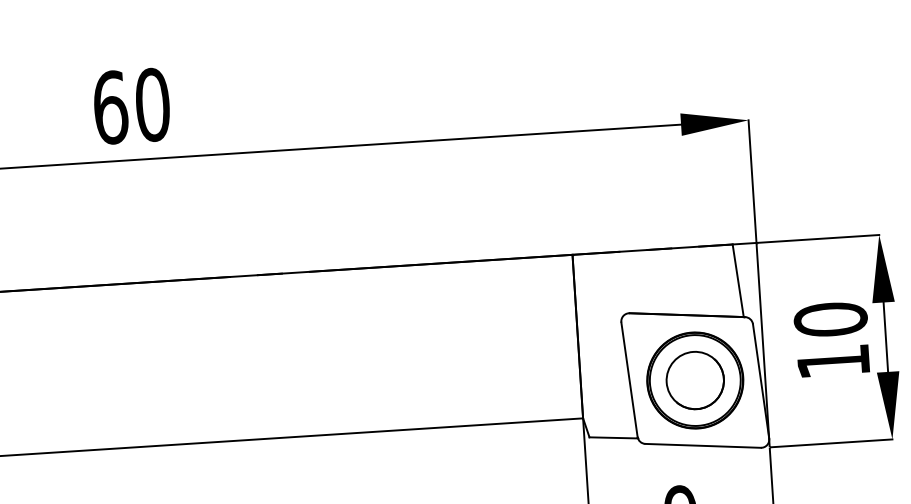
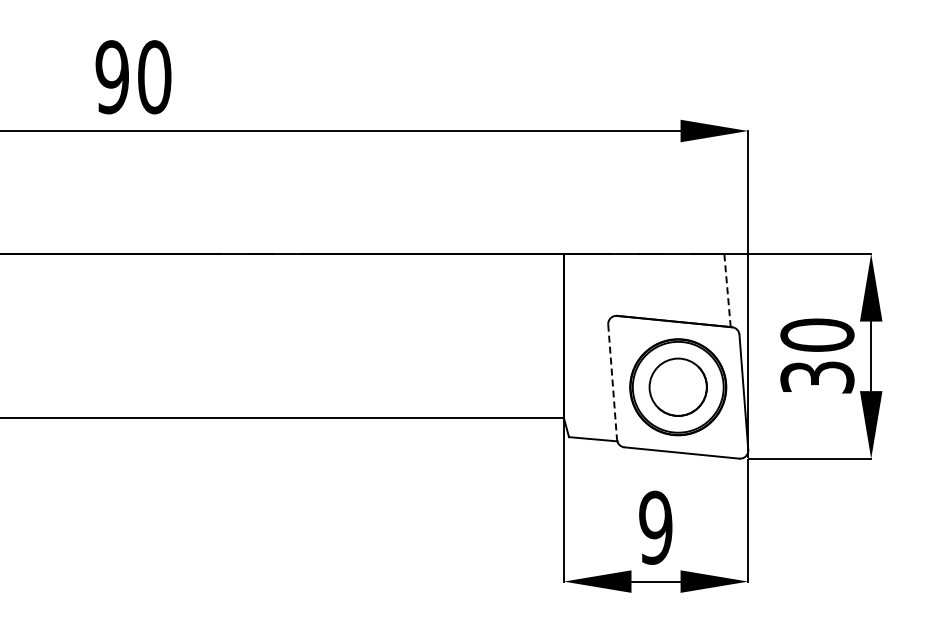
text: (110, 107) -> (112, 77), 60 -> 90
line: (738, 280) -> (727, 290), solid -> dashed
text: (833, 361) -> (817, 377), 10 -> 30
line: (629, 380) -> (612, 382), solid -> dashed

